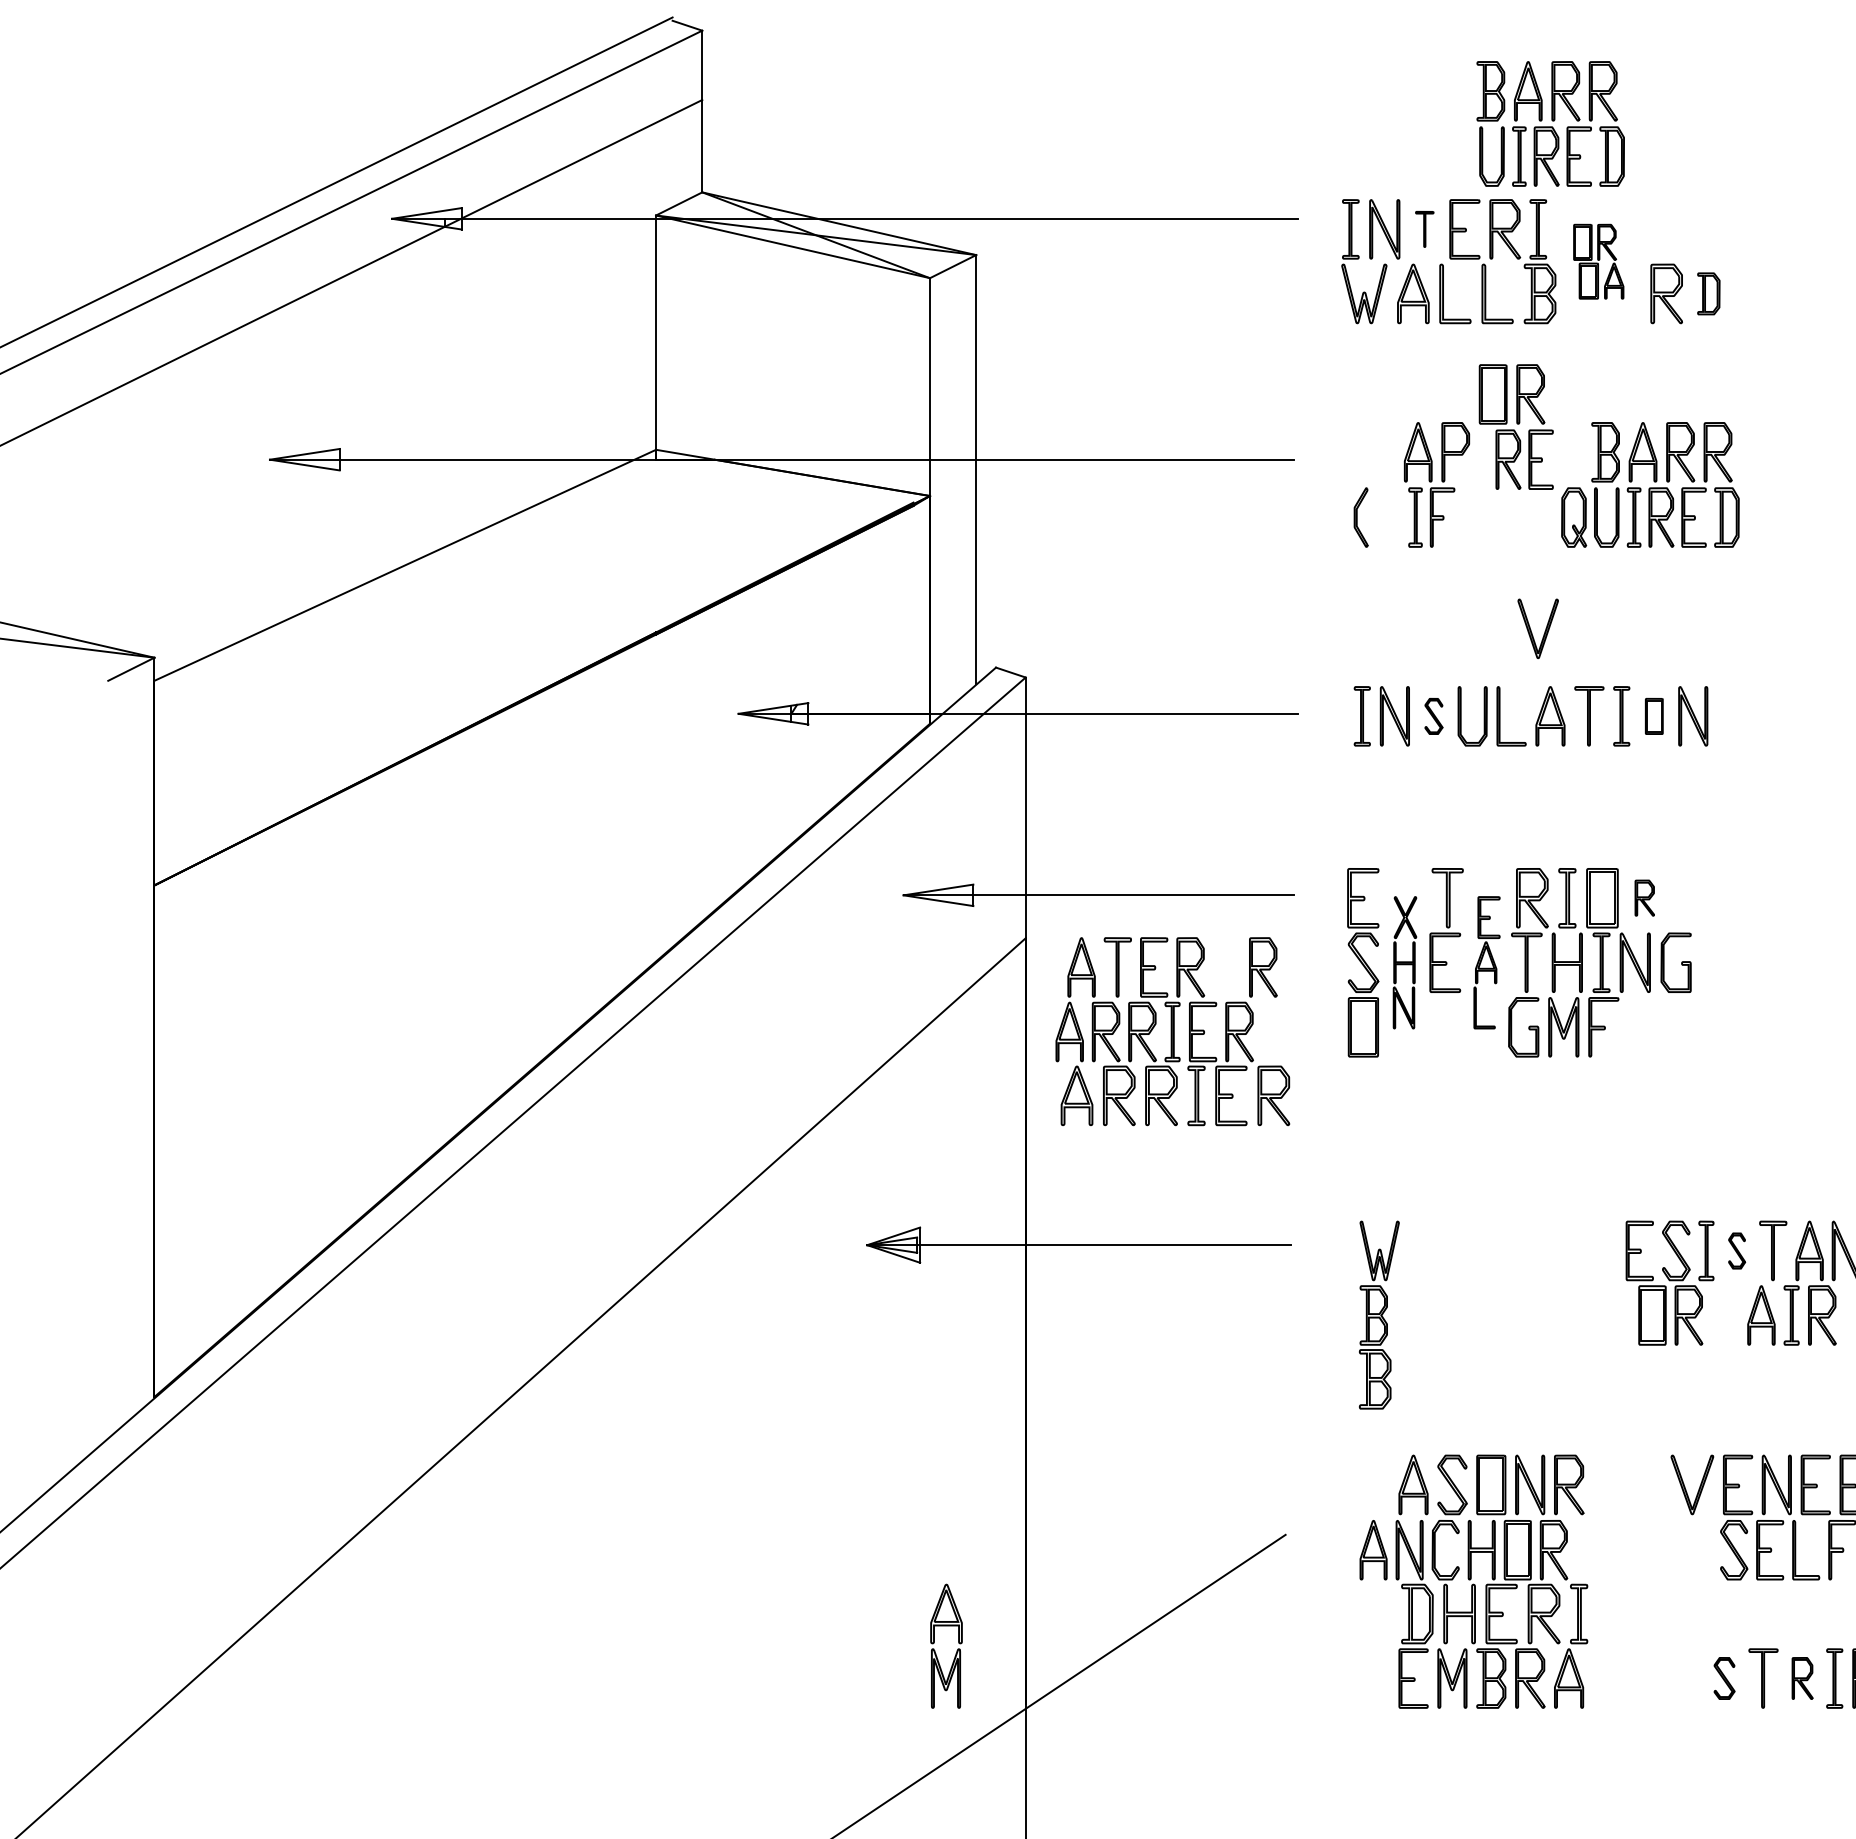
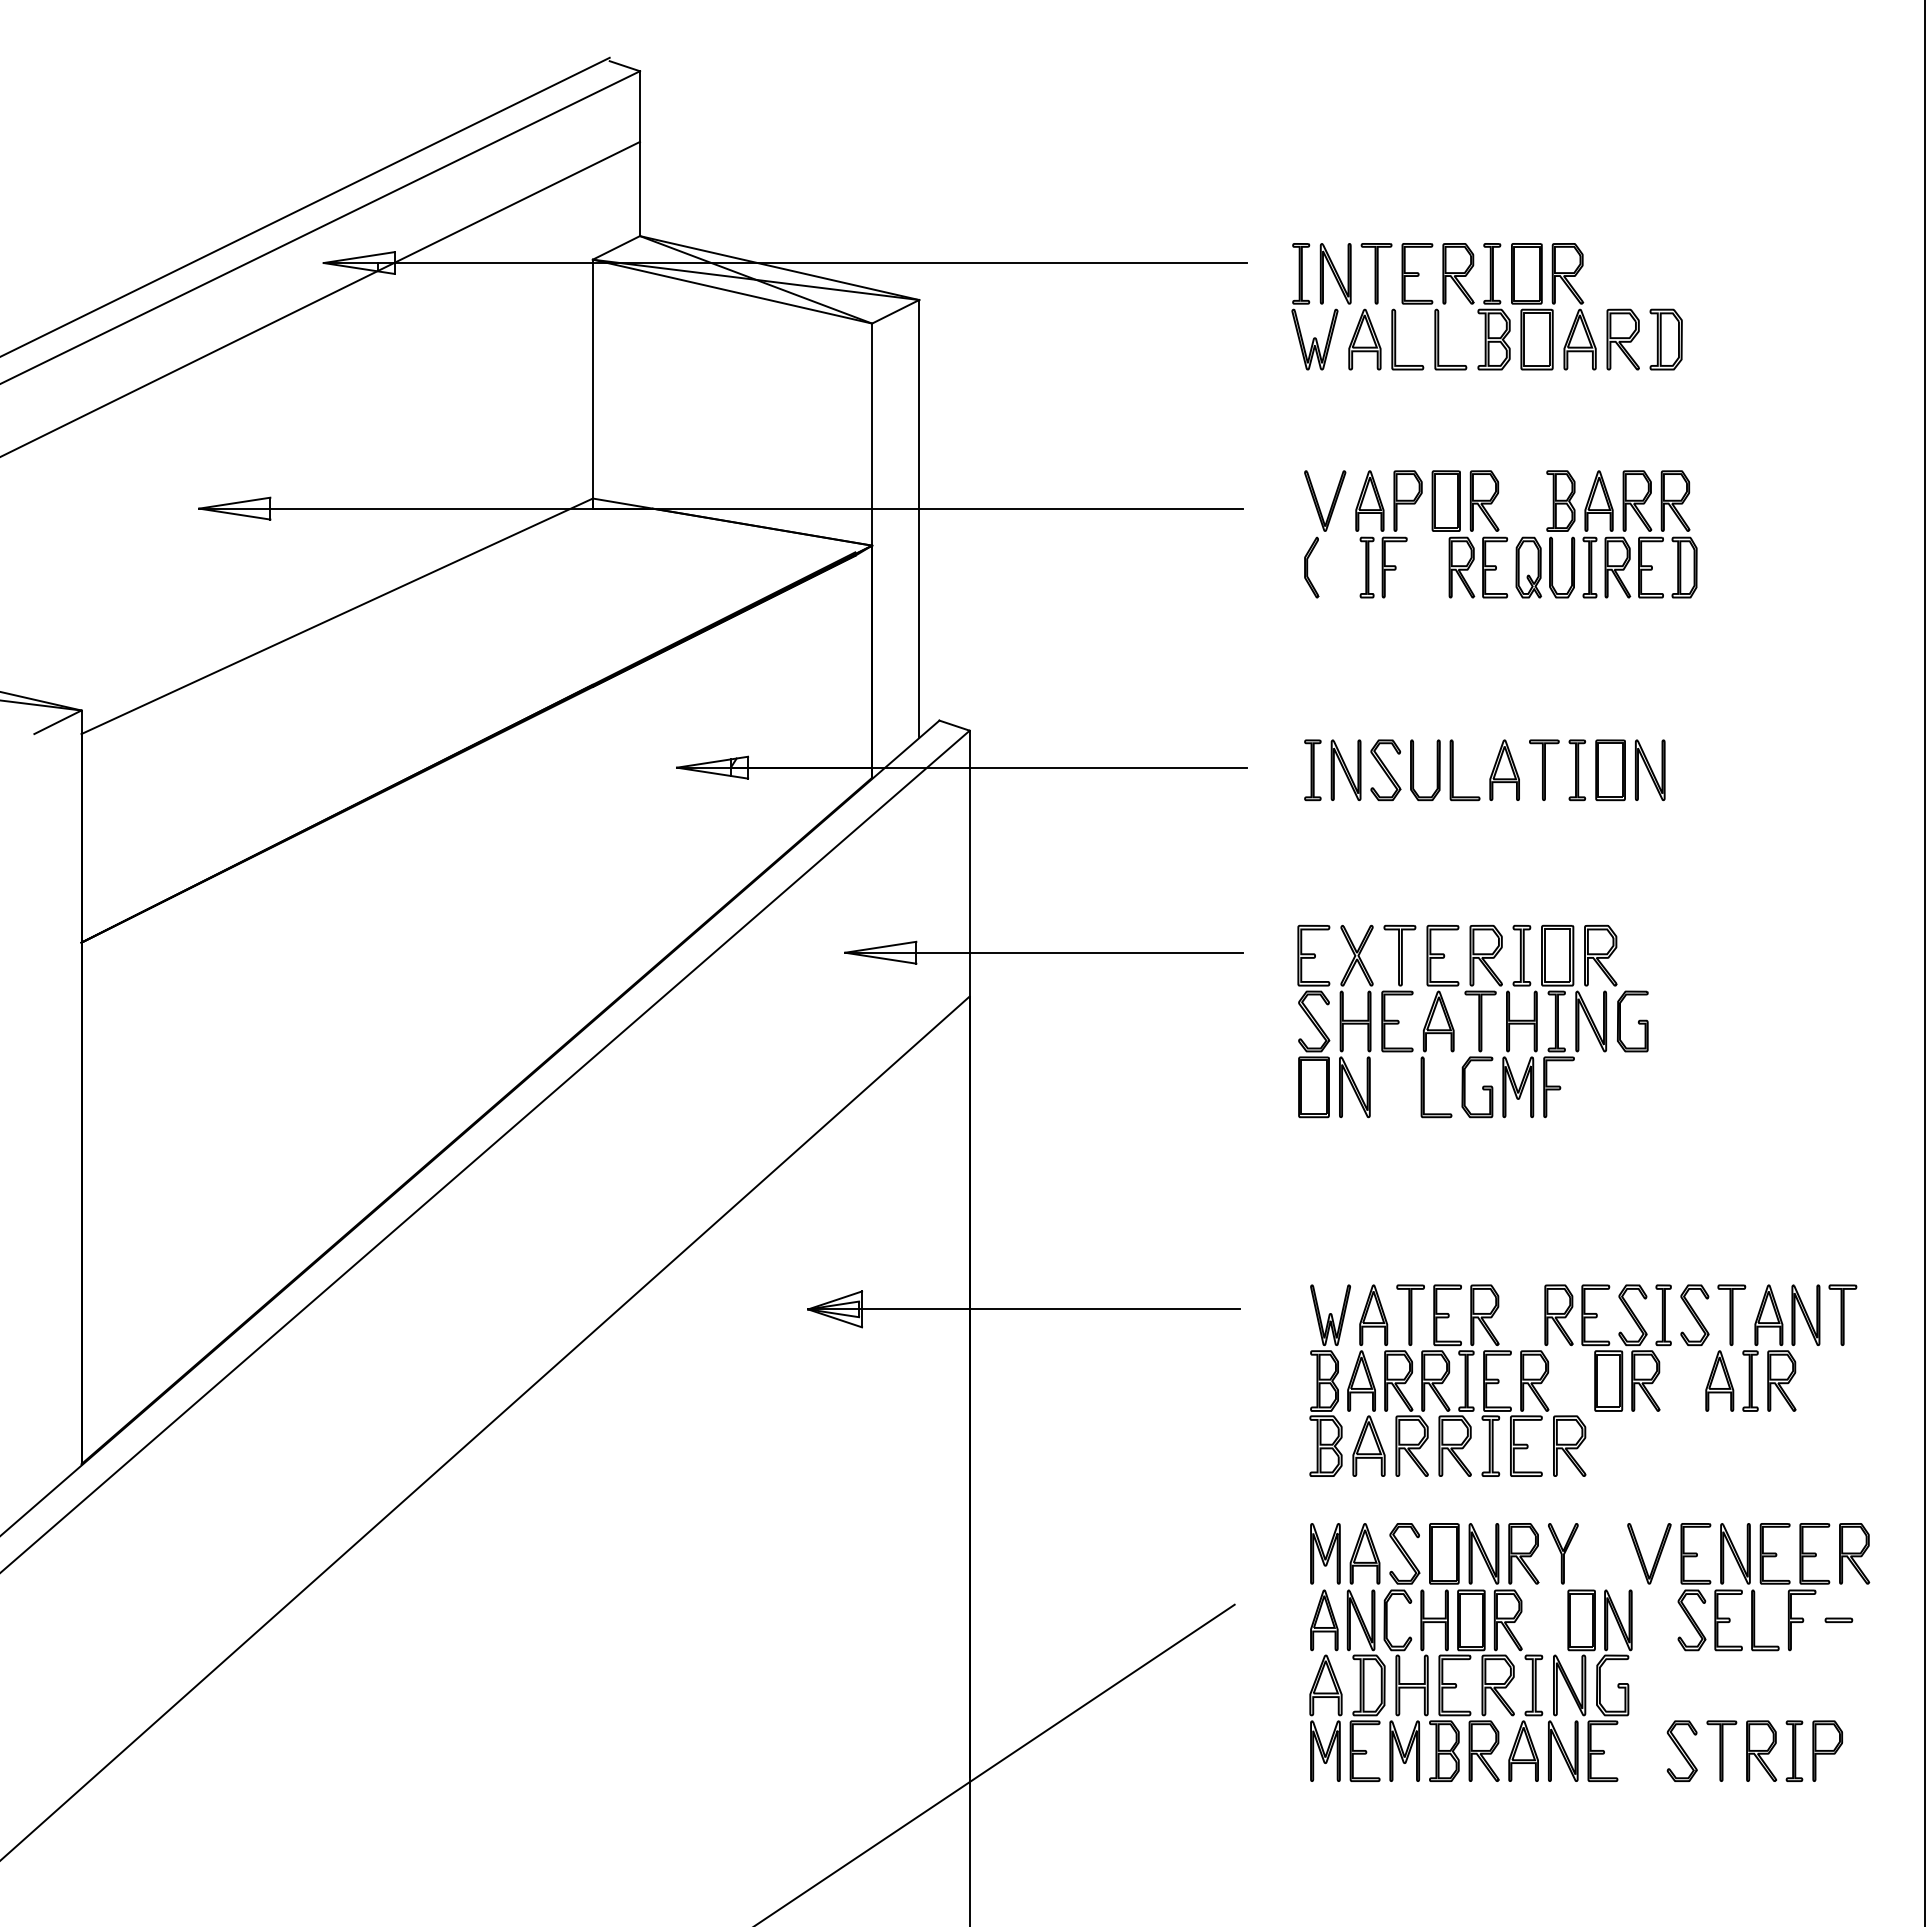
part: (1550, 124) -> (1504, 166), removed
part: (1424, 229) -> (1376, 273), size x1.67
part: (1598, 261) -> (1553, 306), size x1.67
part: (1708, 293) -> (1665, 339), size x1.43
part: (1515, 427) -> (1469, 534), moved
part: (1544, 631) -> (1331, 503), moved
part: (1433, 716) -> (1385, 770), size x1.67
part: (1654, 716) -> (1610, 770), size x1.67
part: (1644, 898) -> (1600, 955), size x1.67
part: (1405, 962) -> (1356, 1021), size x1.43
part: (1486, 962) -> (1439, 1021), size x1.43
part: (1172, 1031) -> (1466, 1380), moved
part: (1736, 1251) -> (1694, 1315), size x1.67
part: (1374, 1484) -> (1325, 1553), added
part: (1634, 1581) -> (1590, 1652), added
part: (935, 1641) -> (1314, 1713), moved
part: (1723, 1677) -> (1681, 1750), size x1.43
part: (1802, 1677) -> (1761, 1750), size x1.43

